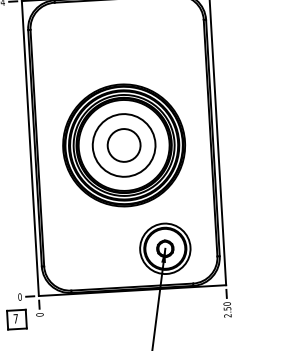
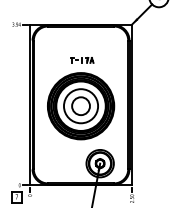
part: (121, 61) -> (82, 60), added

